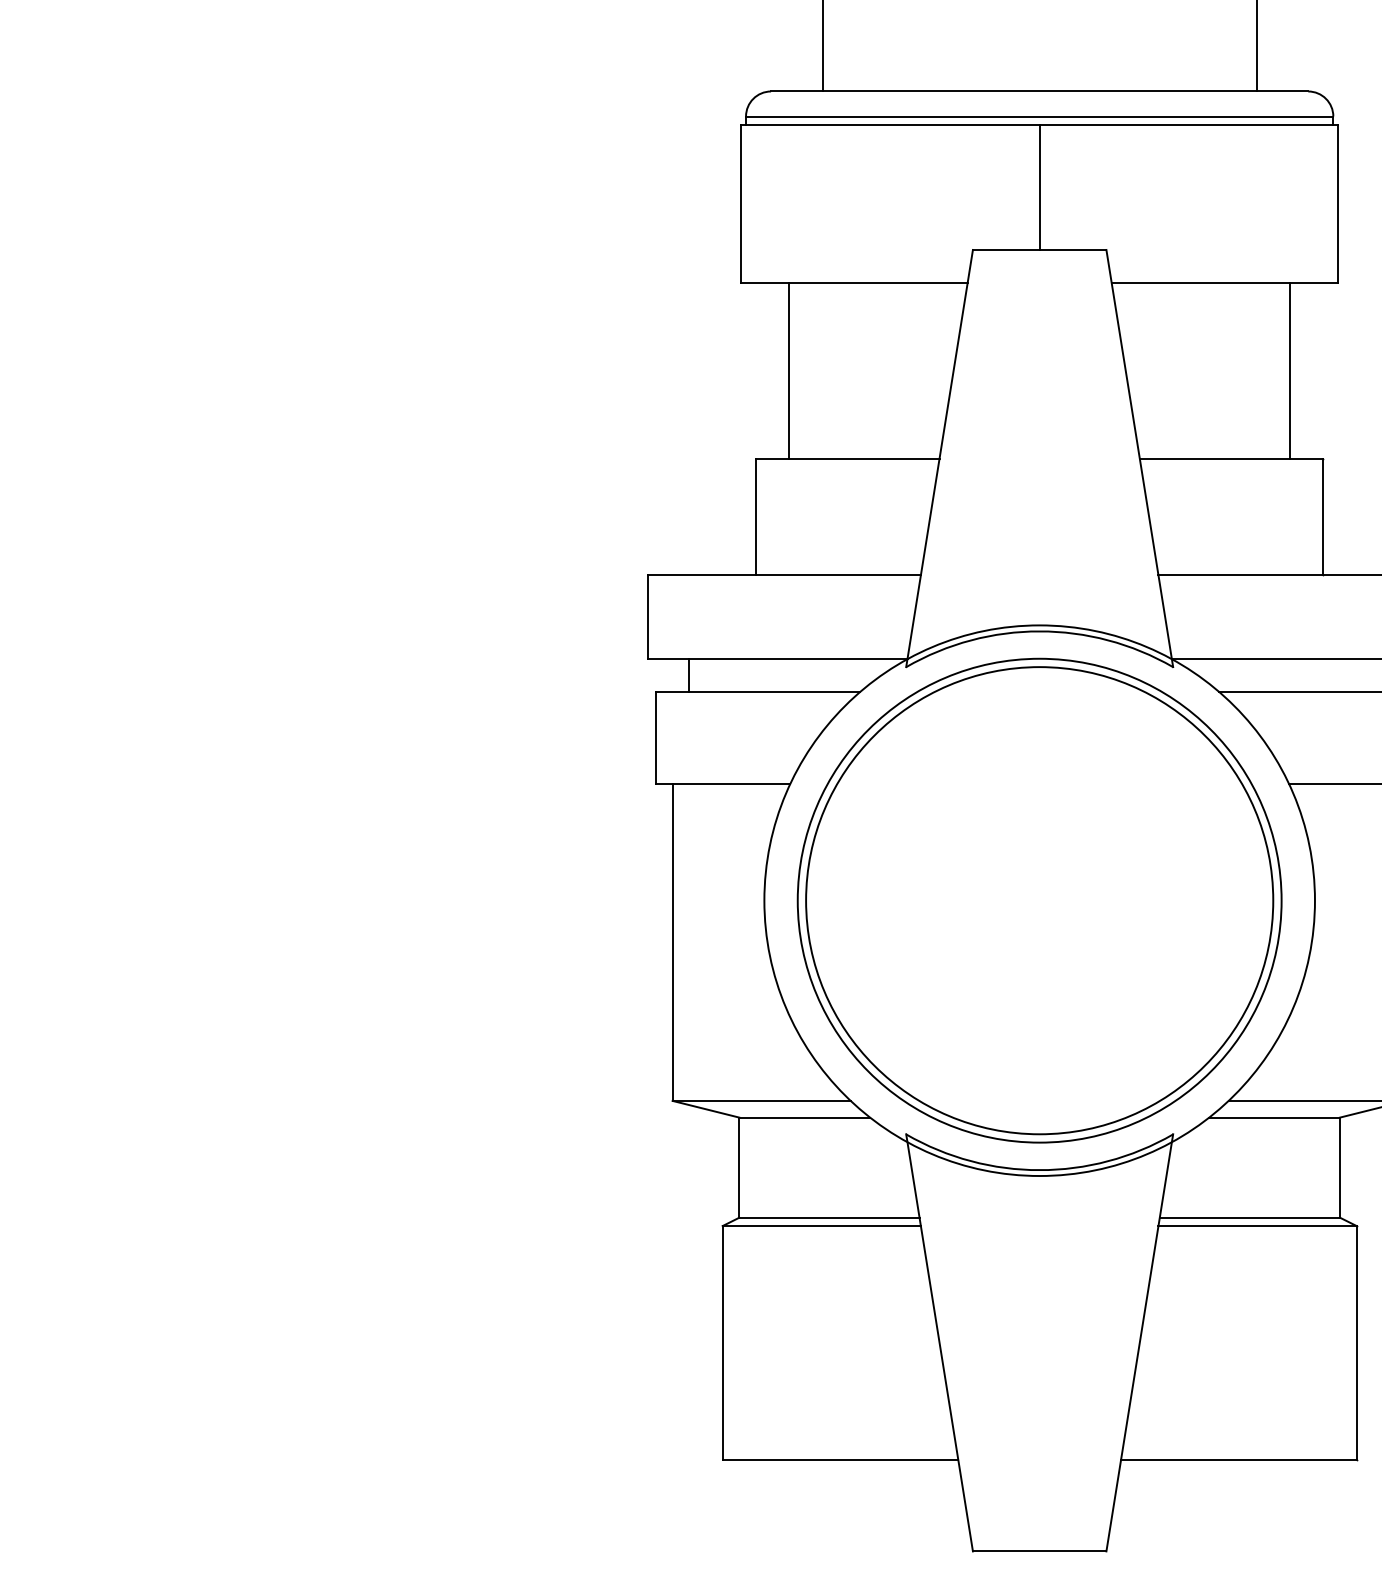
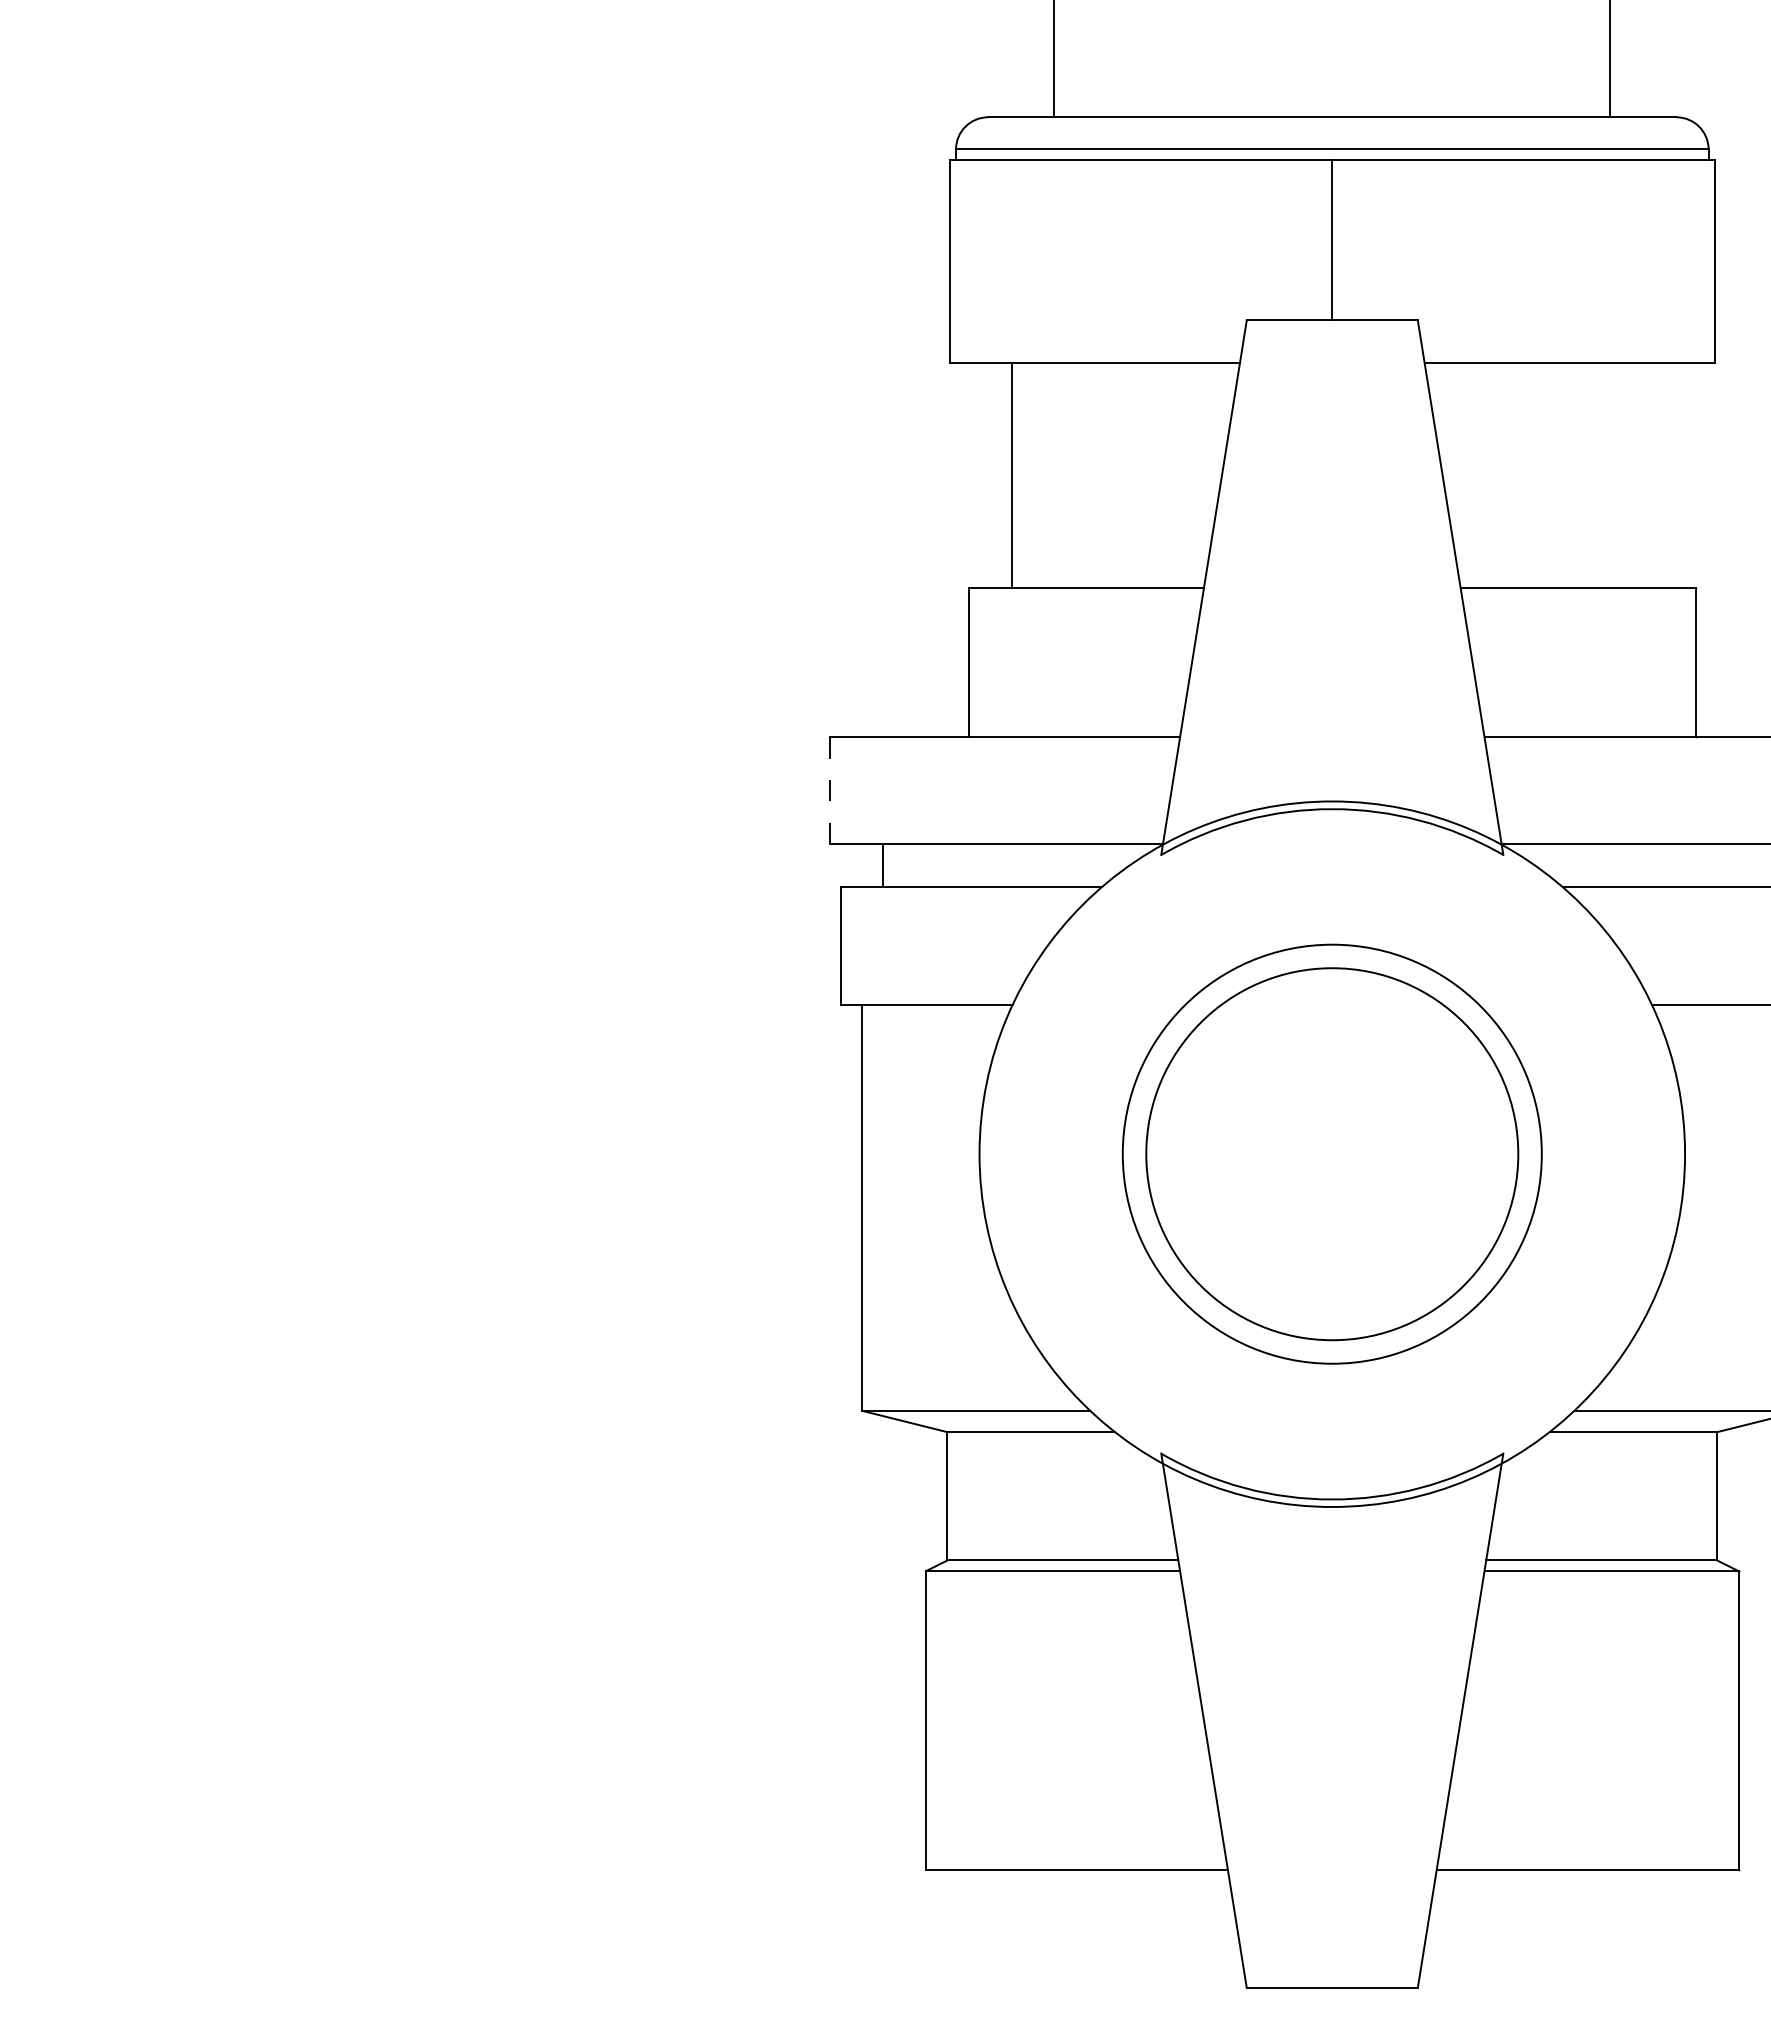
line: (1290, 371) -> (1653, 475), removed
line: (647, 617) -> (829, 791), solid -> dashed
circle: (1039, 900) -> (1331, 1153), size x0.7
circle: (1039, 900) -> (1332, 1154), size x0.6

